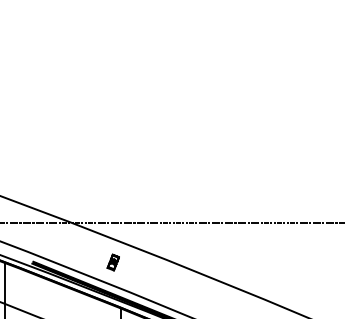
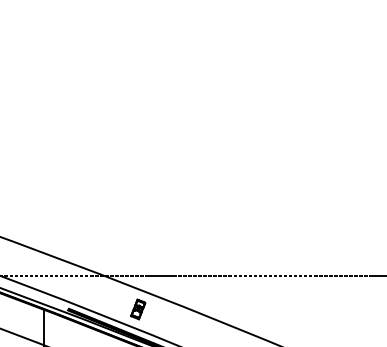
part: (113, 262) -> (138, 309), size x1.43

